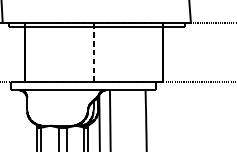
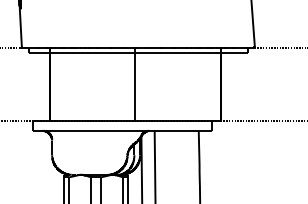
line: (94, 52) -> (135, 84), dashed -> solid

